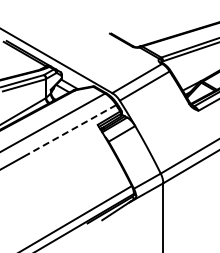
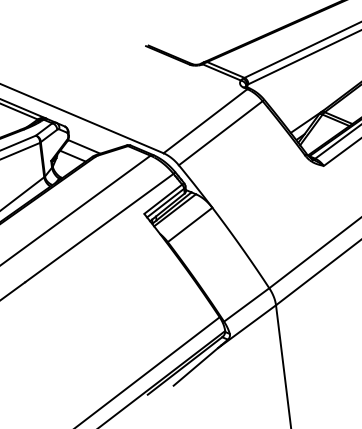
line: (71, 129) -> (97, 228), dashed -> solid

